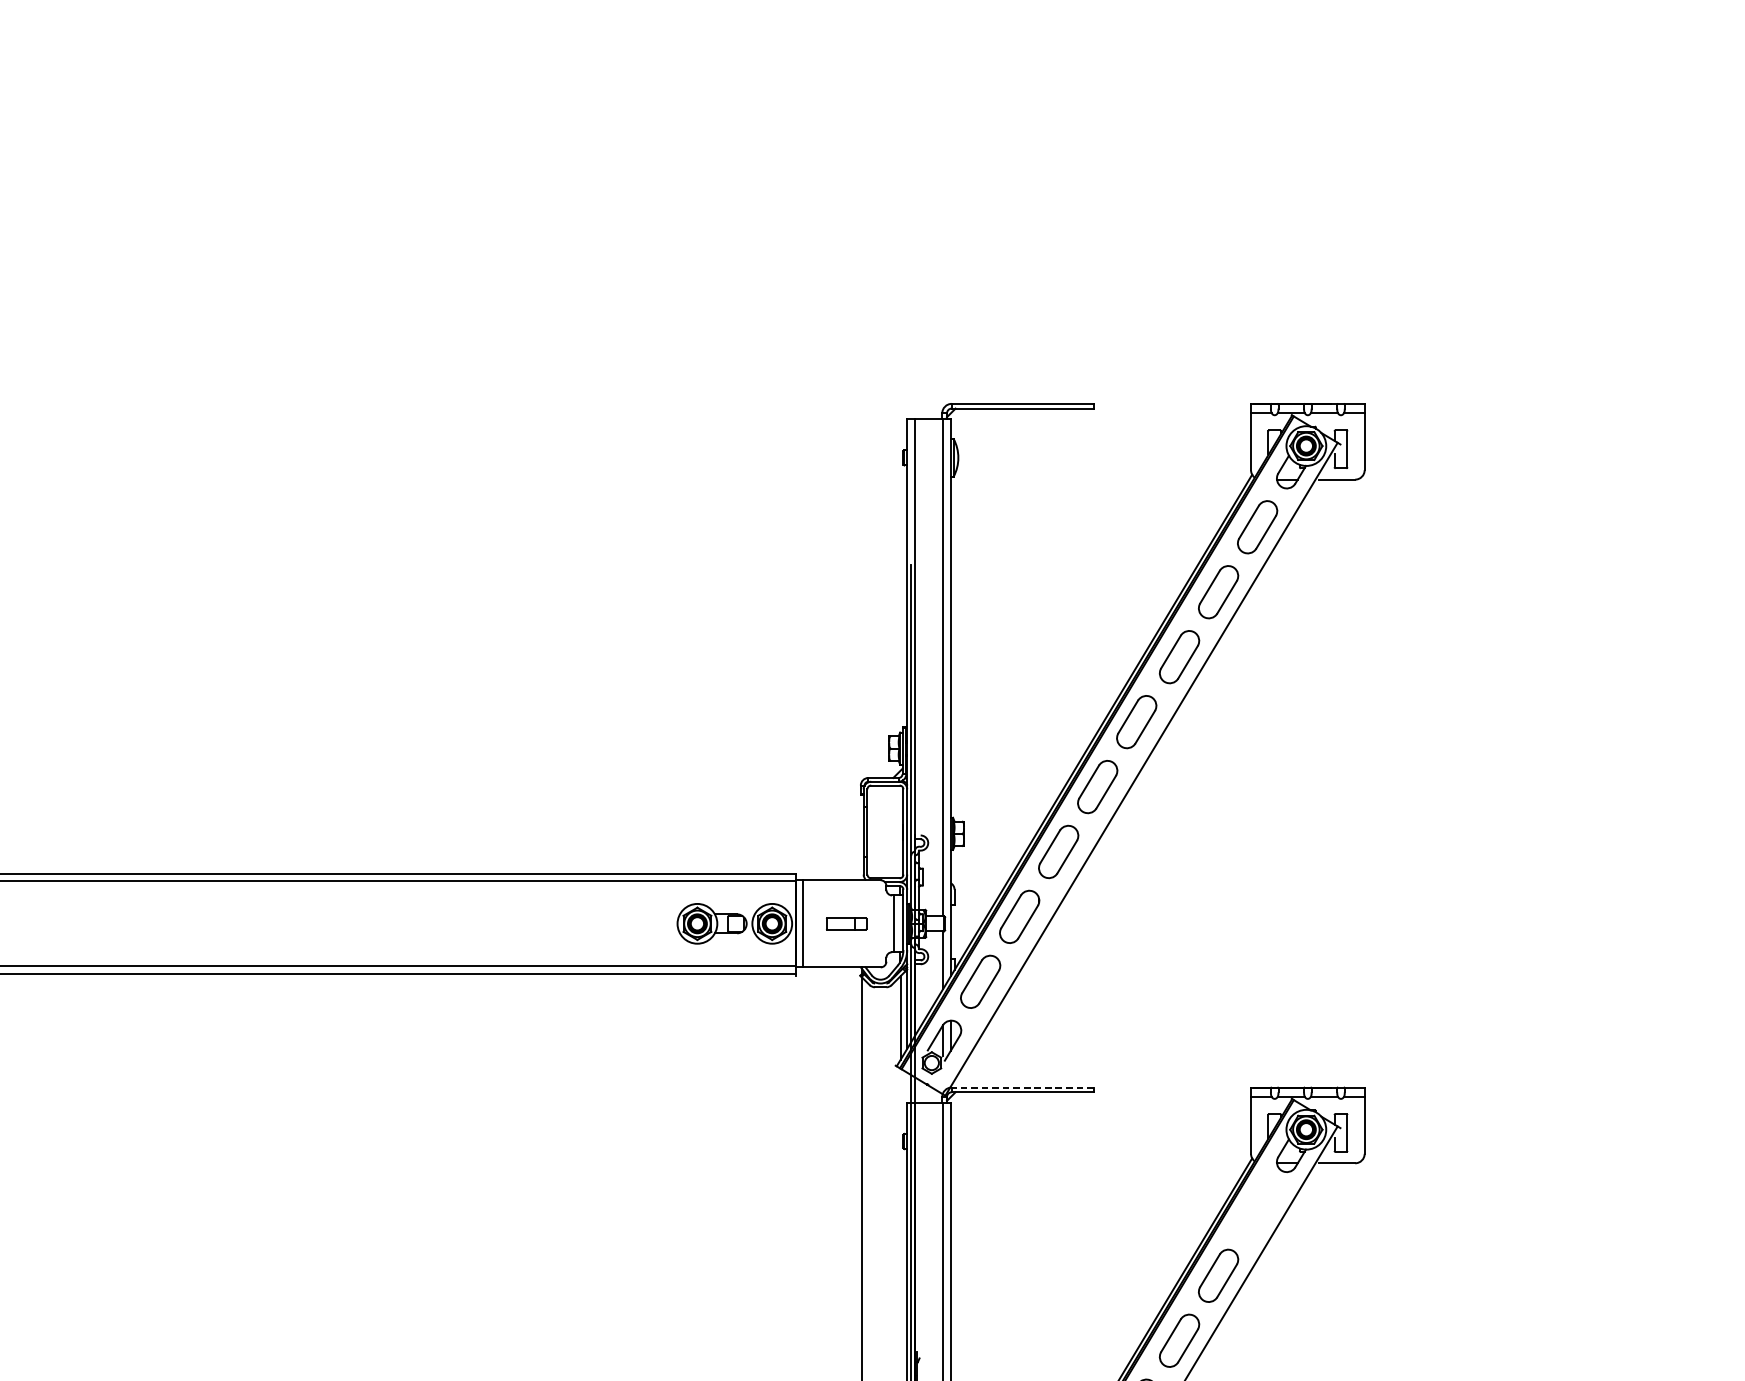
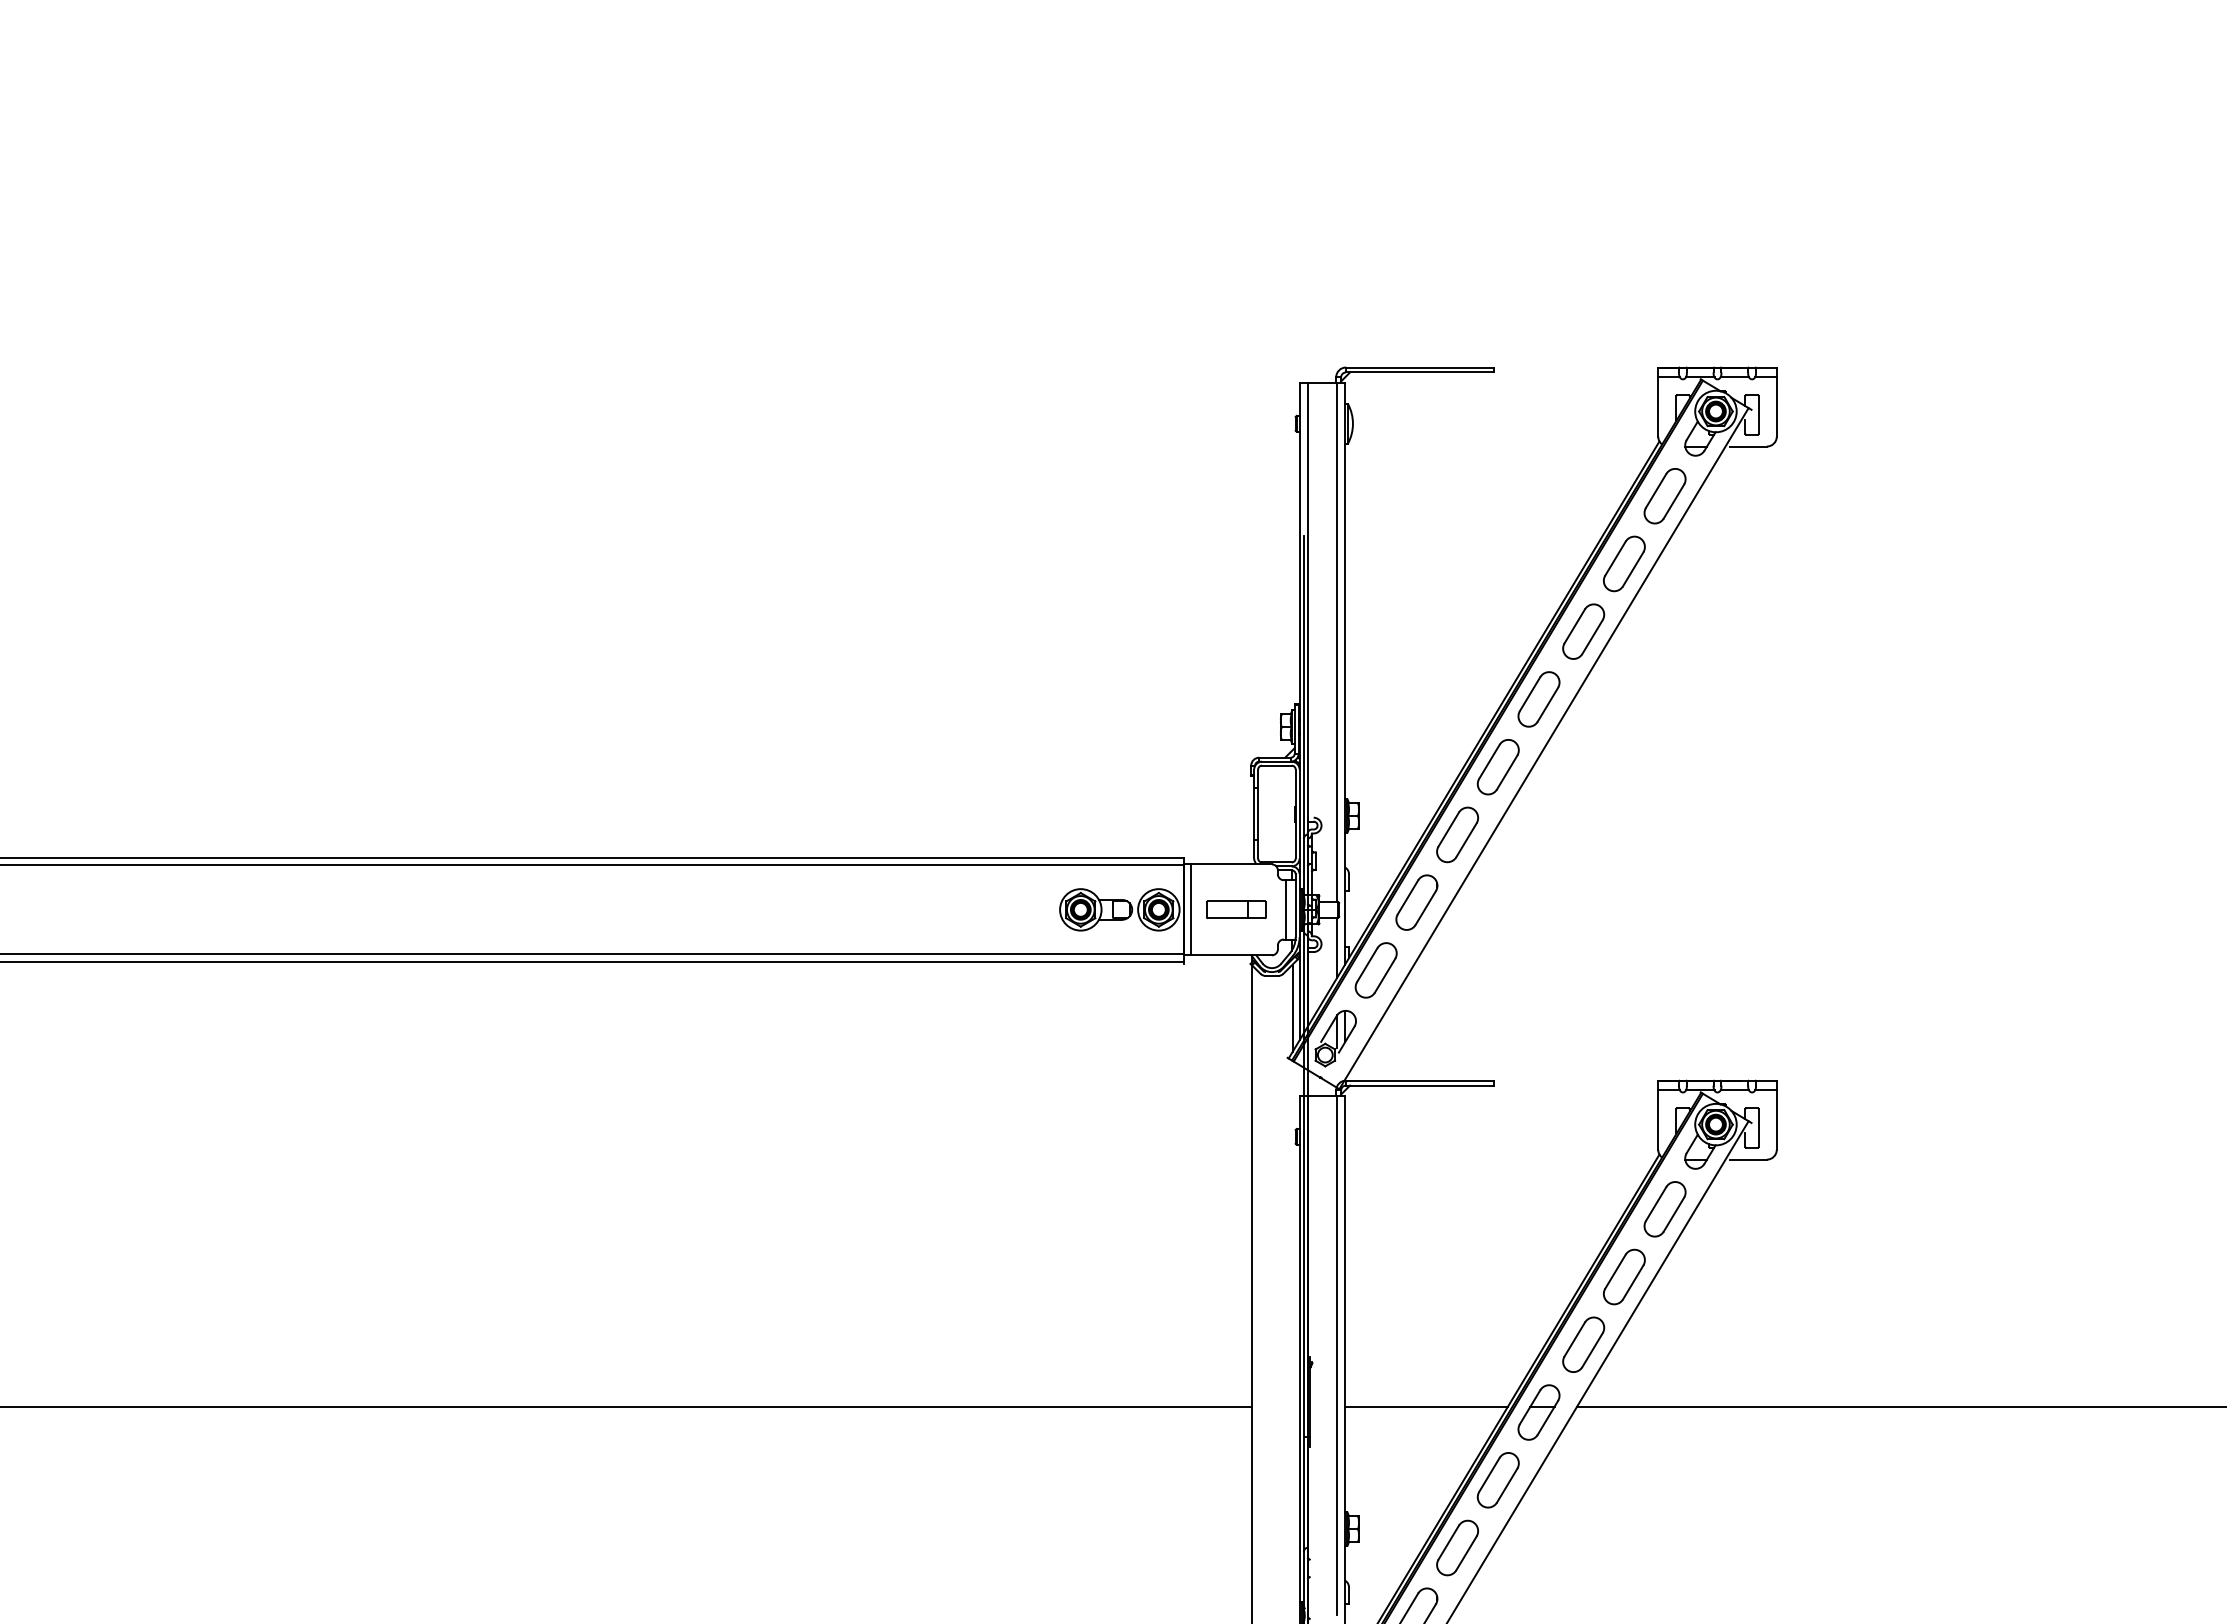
part: (846, 923) -> (1236, 909), size x1.43
line: (1022, 1087) -> (1419, 1080), dashed -> solid
part: (1257, 1211) -> (1664, 1209), added

